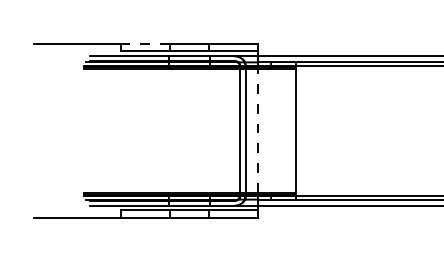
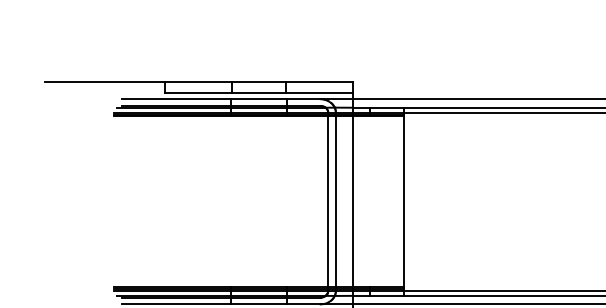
line: (144, 43) -> (197, 81), dashed -> solid
line: (258, 130) -> (353, 201), dashed -> solid

